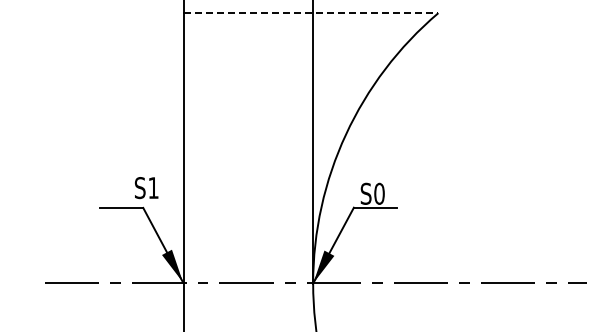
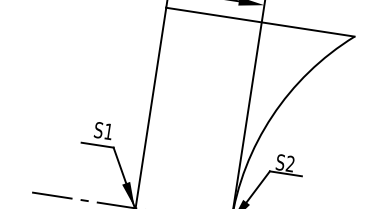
line: (311, 13) -> (260, 22), dashed -> solid
text: (146, 188) -> (103, 131), moved
text: (379, 193) -> (290, 163), S0 -> S2

